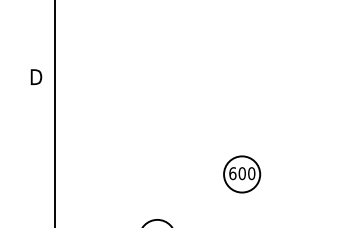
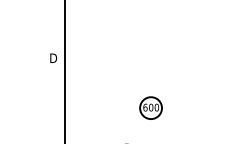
part: (241, 173) -> (150, 107), moved

